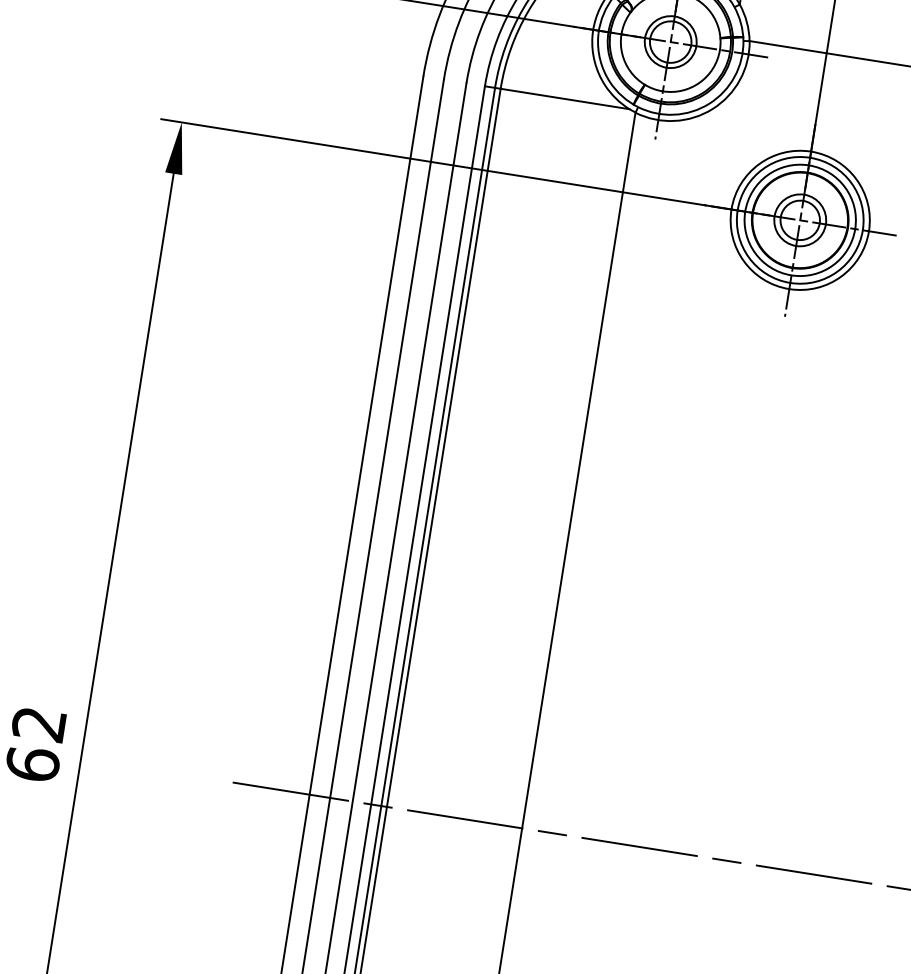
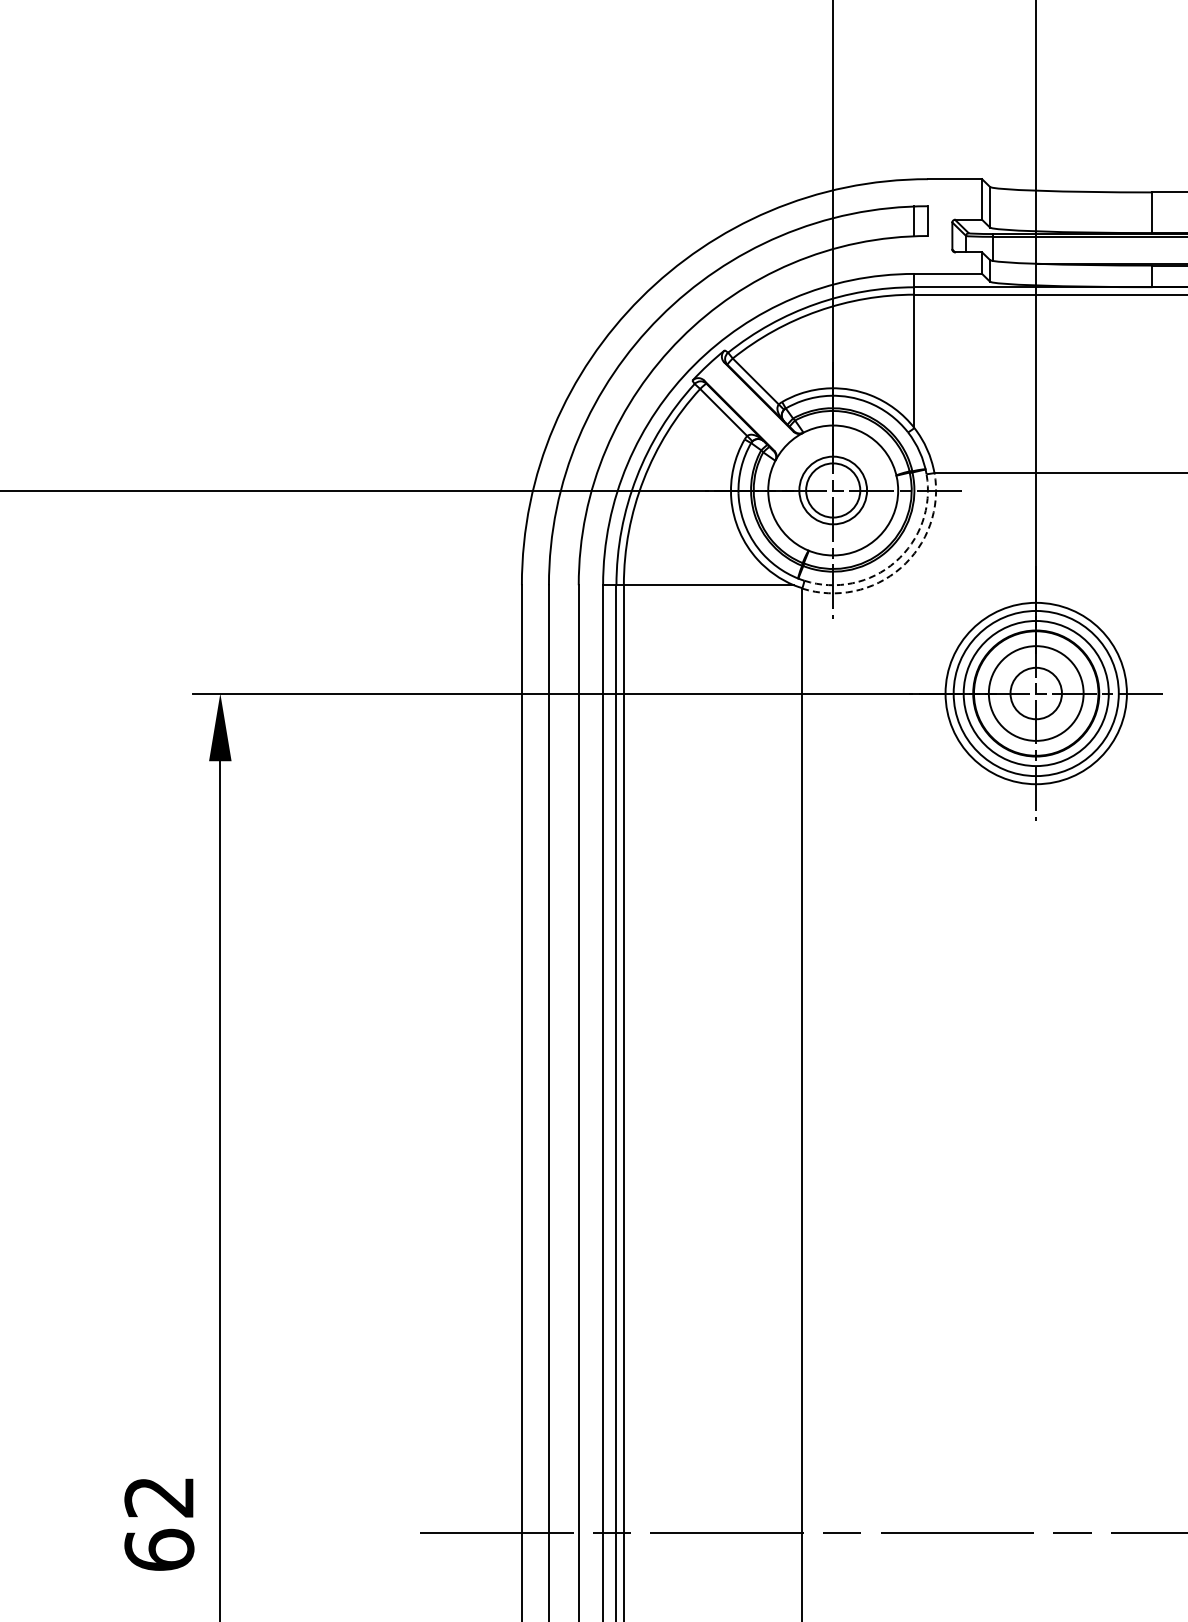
arc: (709, 103) -> (895, 561), solid -> dashed
arc: (712, 109) -> (900, 568), solid -> dashed
circle: (800, 220) -> (1036, 693), size x1.4

